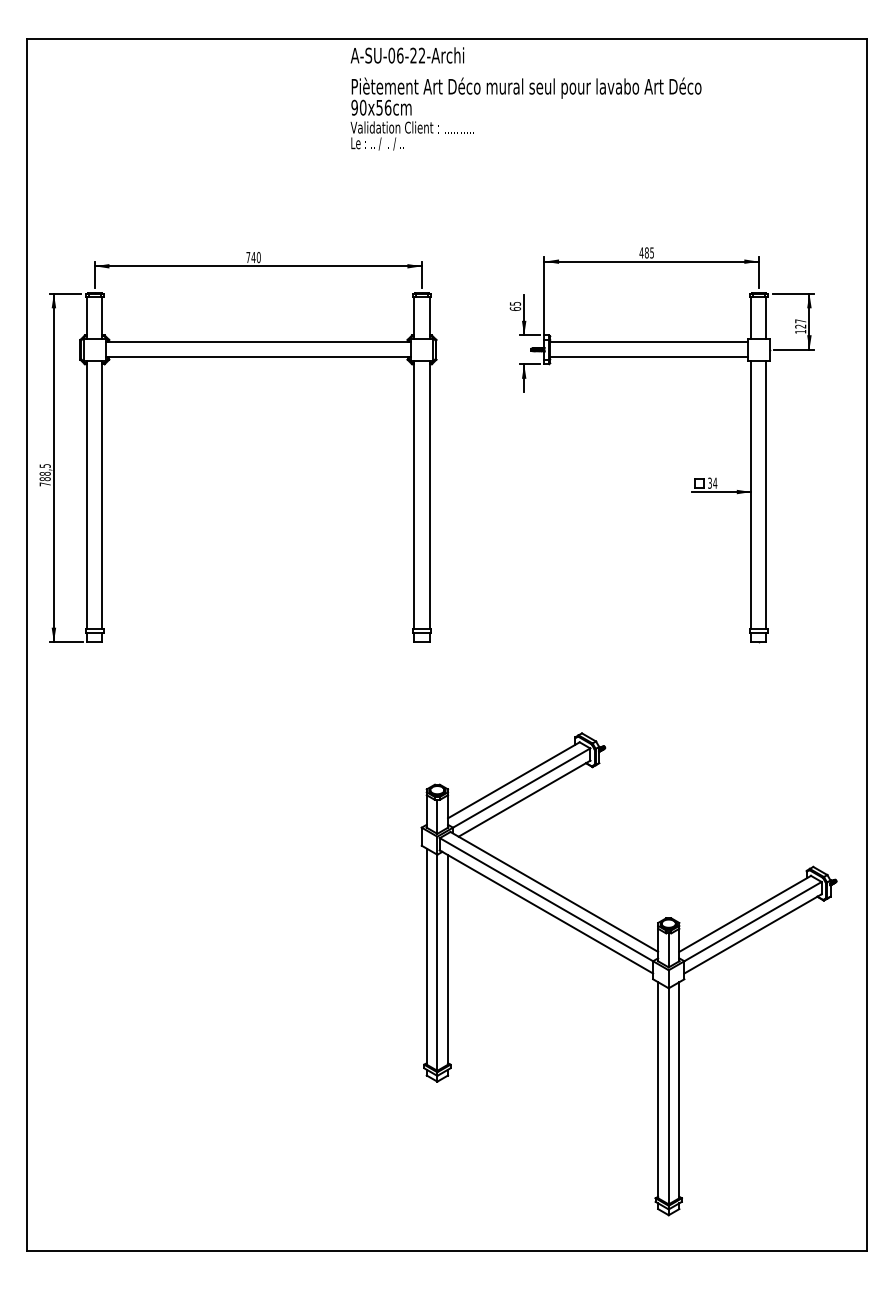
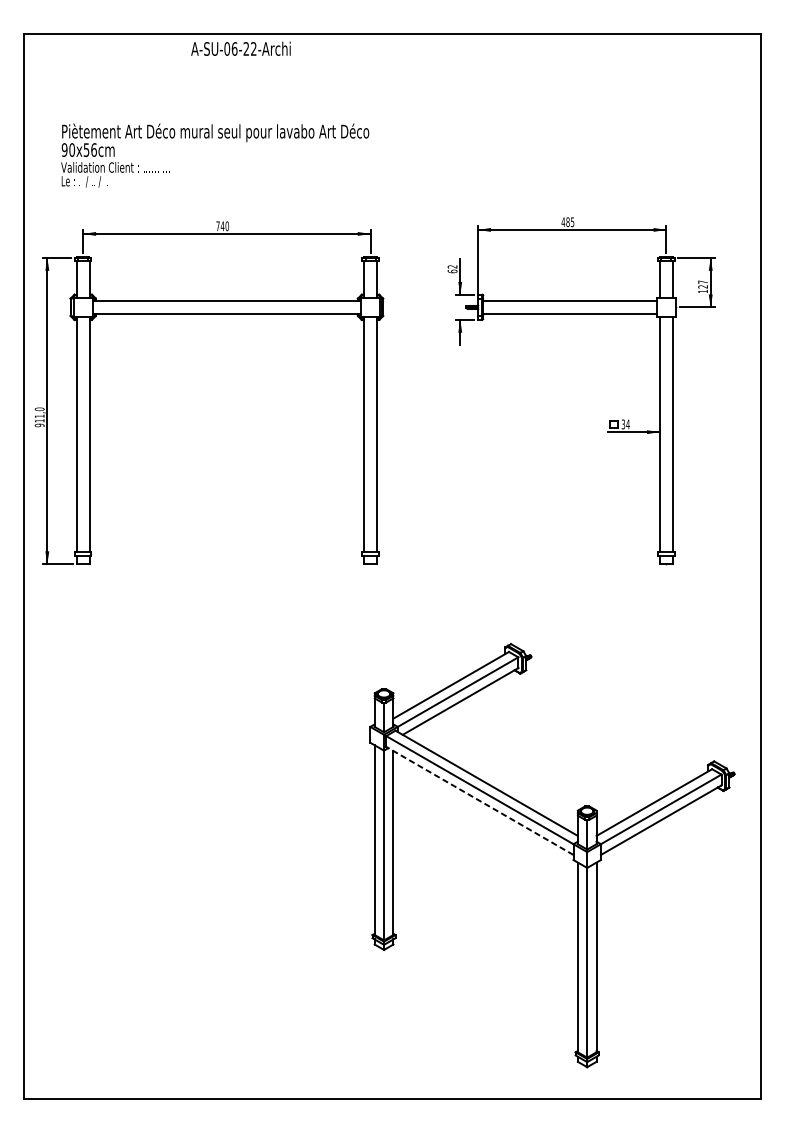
text: (407, 55) -> (241, 48), moved
text: (525, 113) -> (214, 155), moved
text: (515, 303) -> (452, 266), 65 -> 62
text: (44, 475) -> (39, 417), 788,5 -> 911,0
line: (546, 911) -> (479, 800), solid -> dashed

